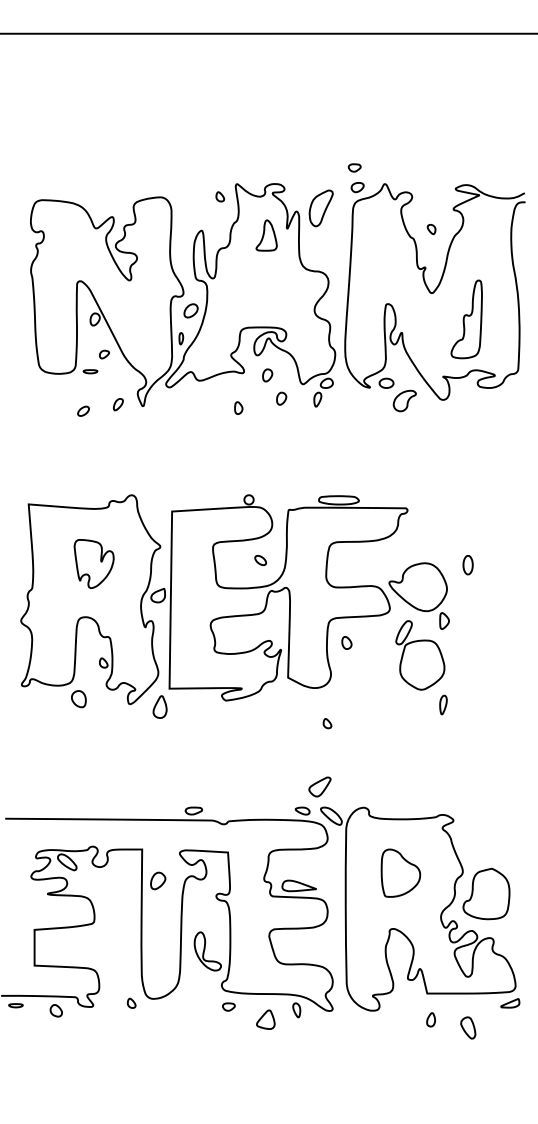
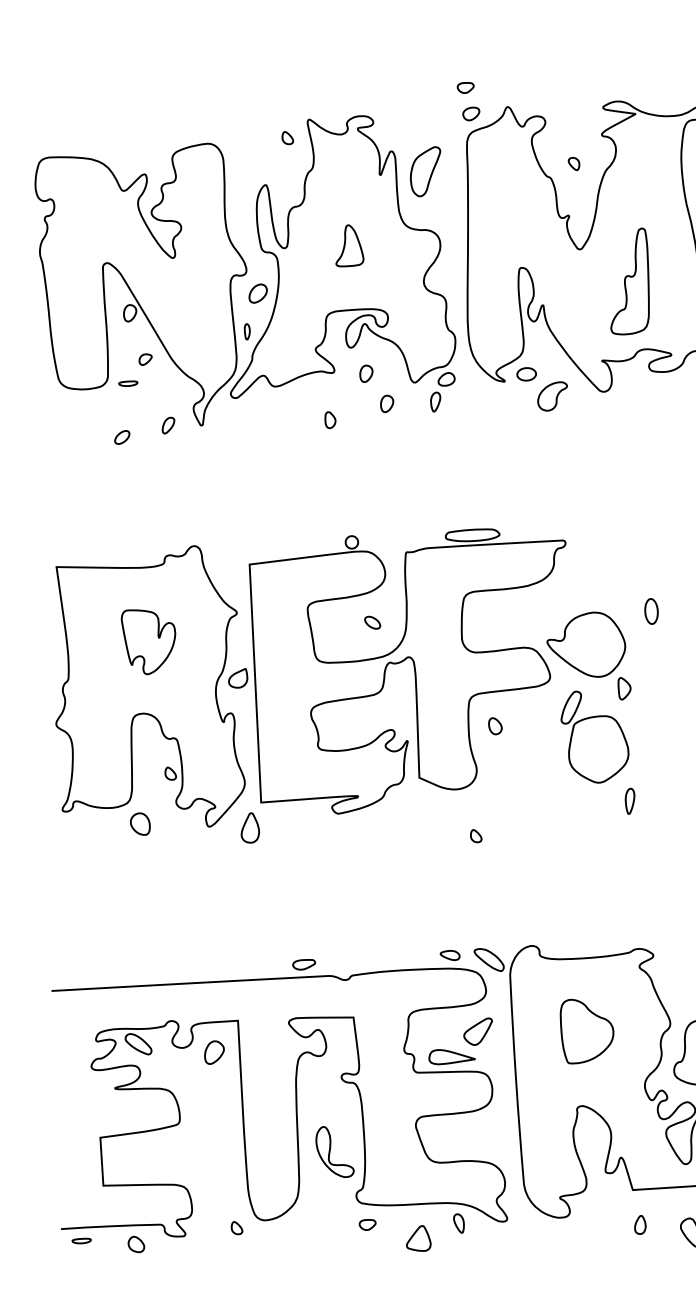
part: (320, 208) -> (424, 172), moved
part: (266, 235) -> (348, 245), moved
part: (319, 786) -> (477, 1031), moved
part: (158, 880) -> (214, 1051), moved

